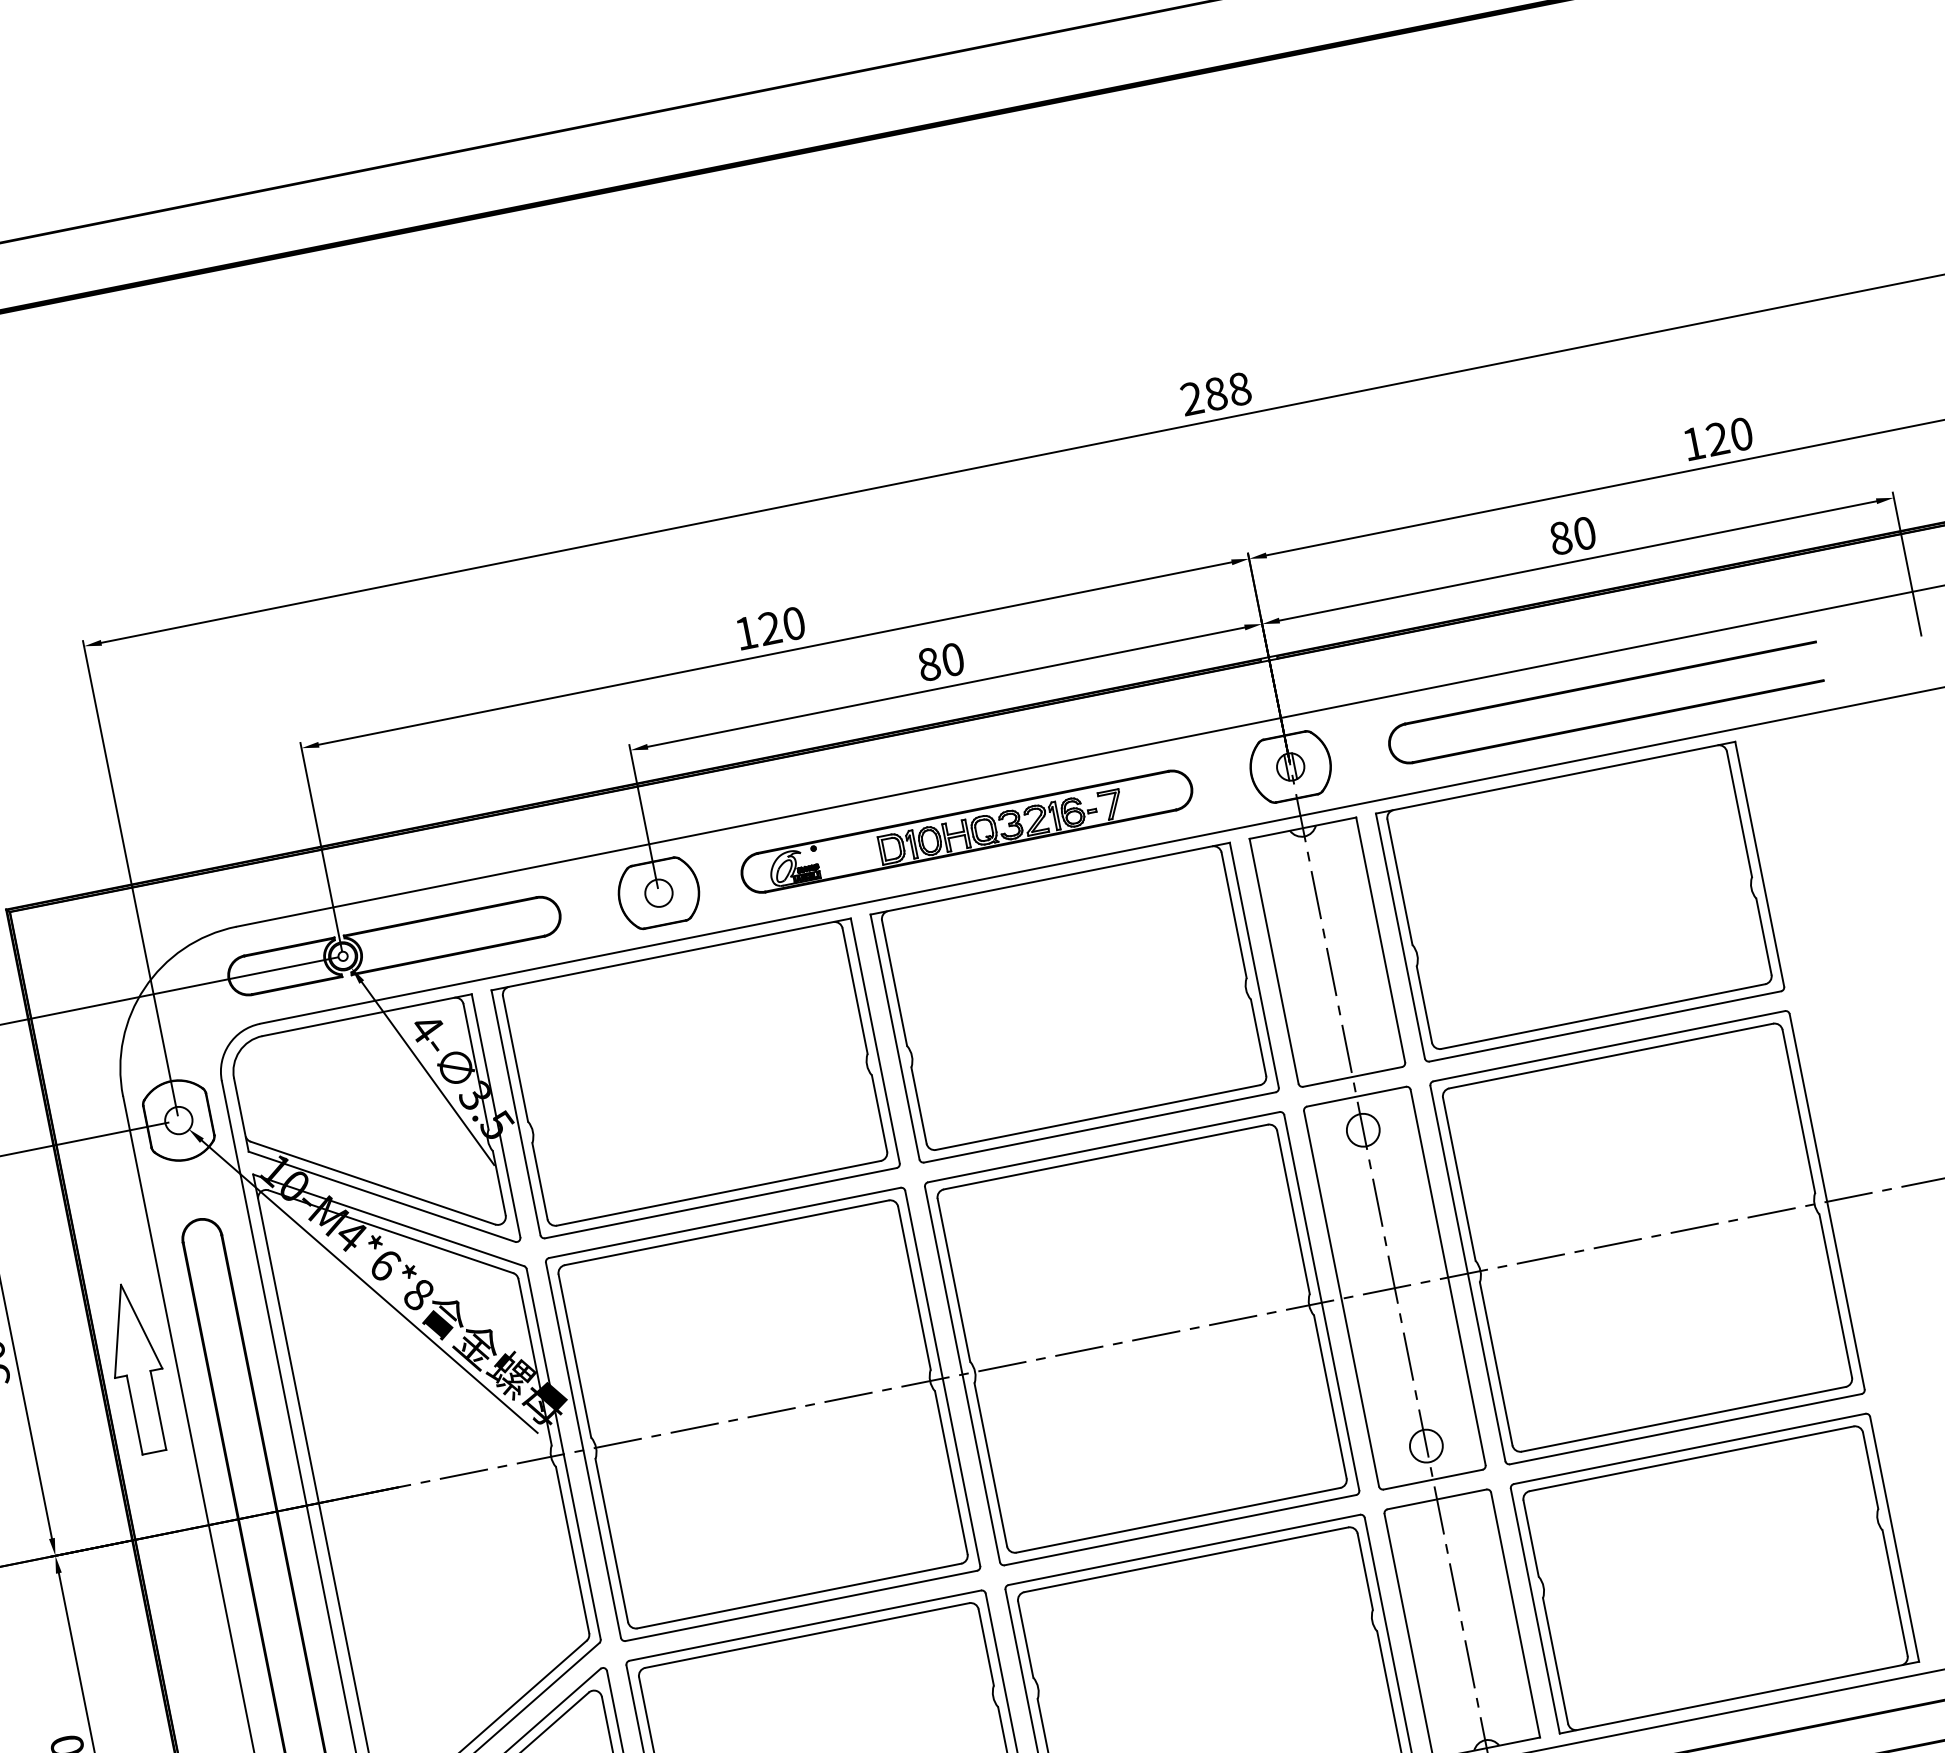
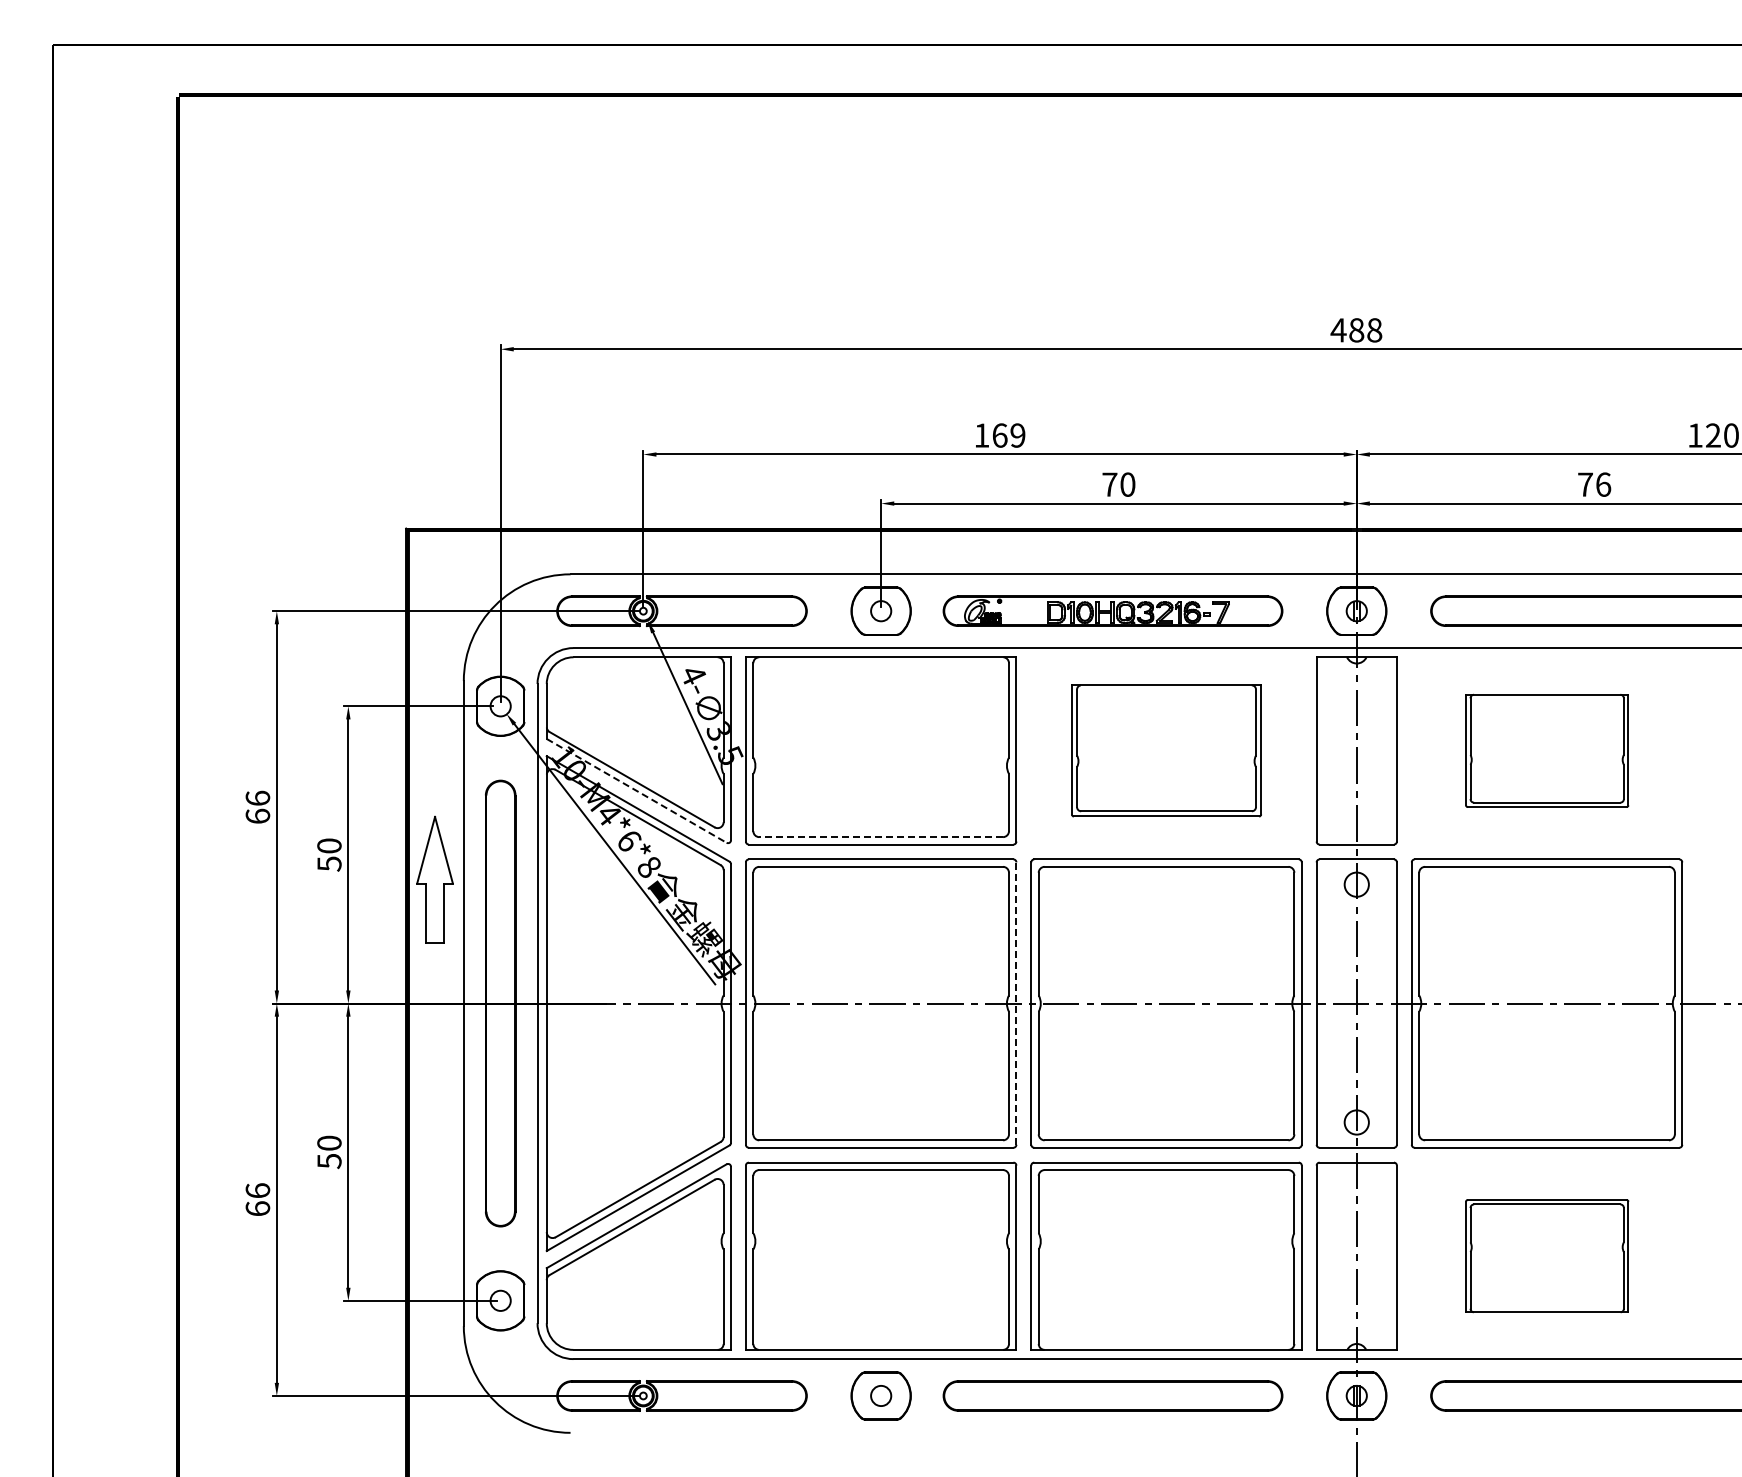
text: (1191, 399) -> (1338, 330), 288 -> 488
text: (1572, 535) -> (1594, 484), 80 -> 76
text: (781, 626) -> (1008, 435), 120 -> 169
text: (928, 664) -> (1109, 484), 80 -> 70
part: (1580, 901) -> (1547, 750), size x0.6
part: (1074, 1002) -> (1166, 750), size x0.7
line: (719, 1193) -> (881, 837), solid -> dashed
line: (381, 1196) -> (636, 790), solid -> dashed
line: (942, 1378) -> (1016, 1003), solid -> dashed
part: (1715, 1572) -> (1547, 1255), size x0.6

